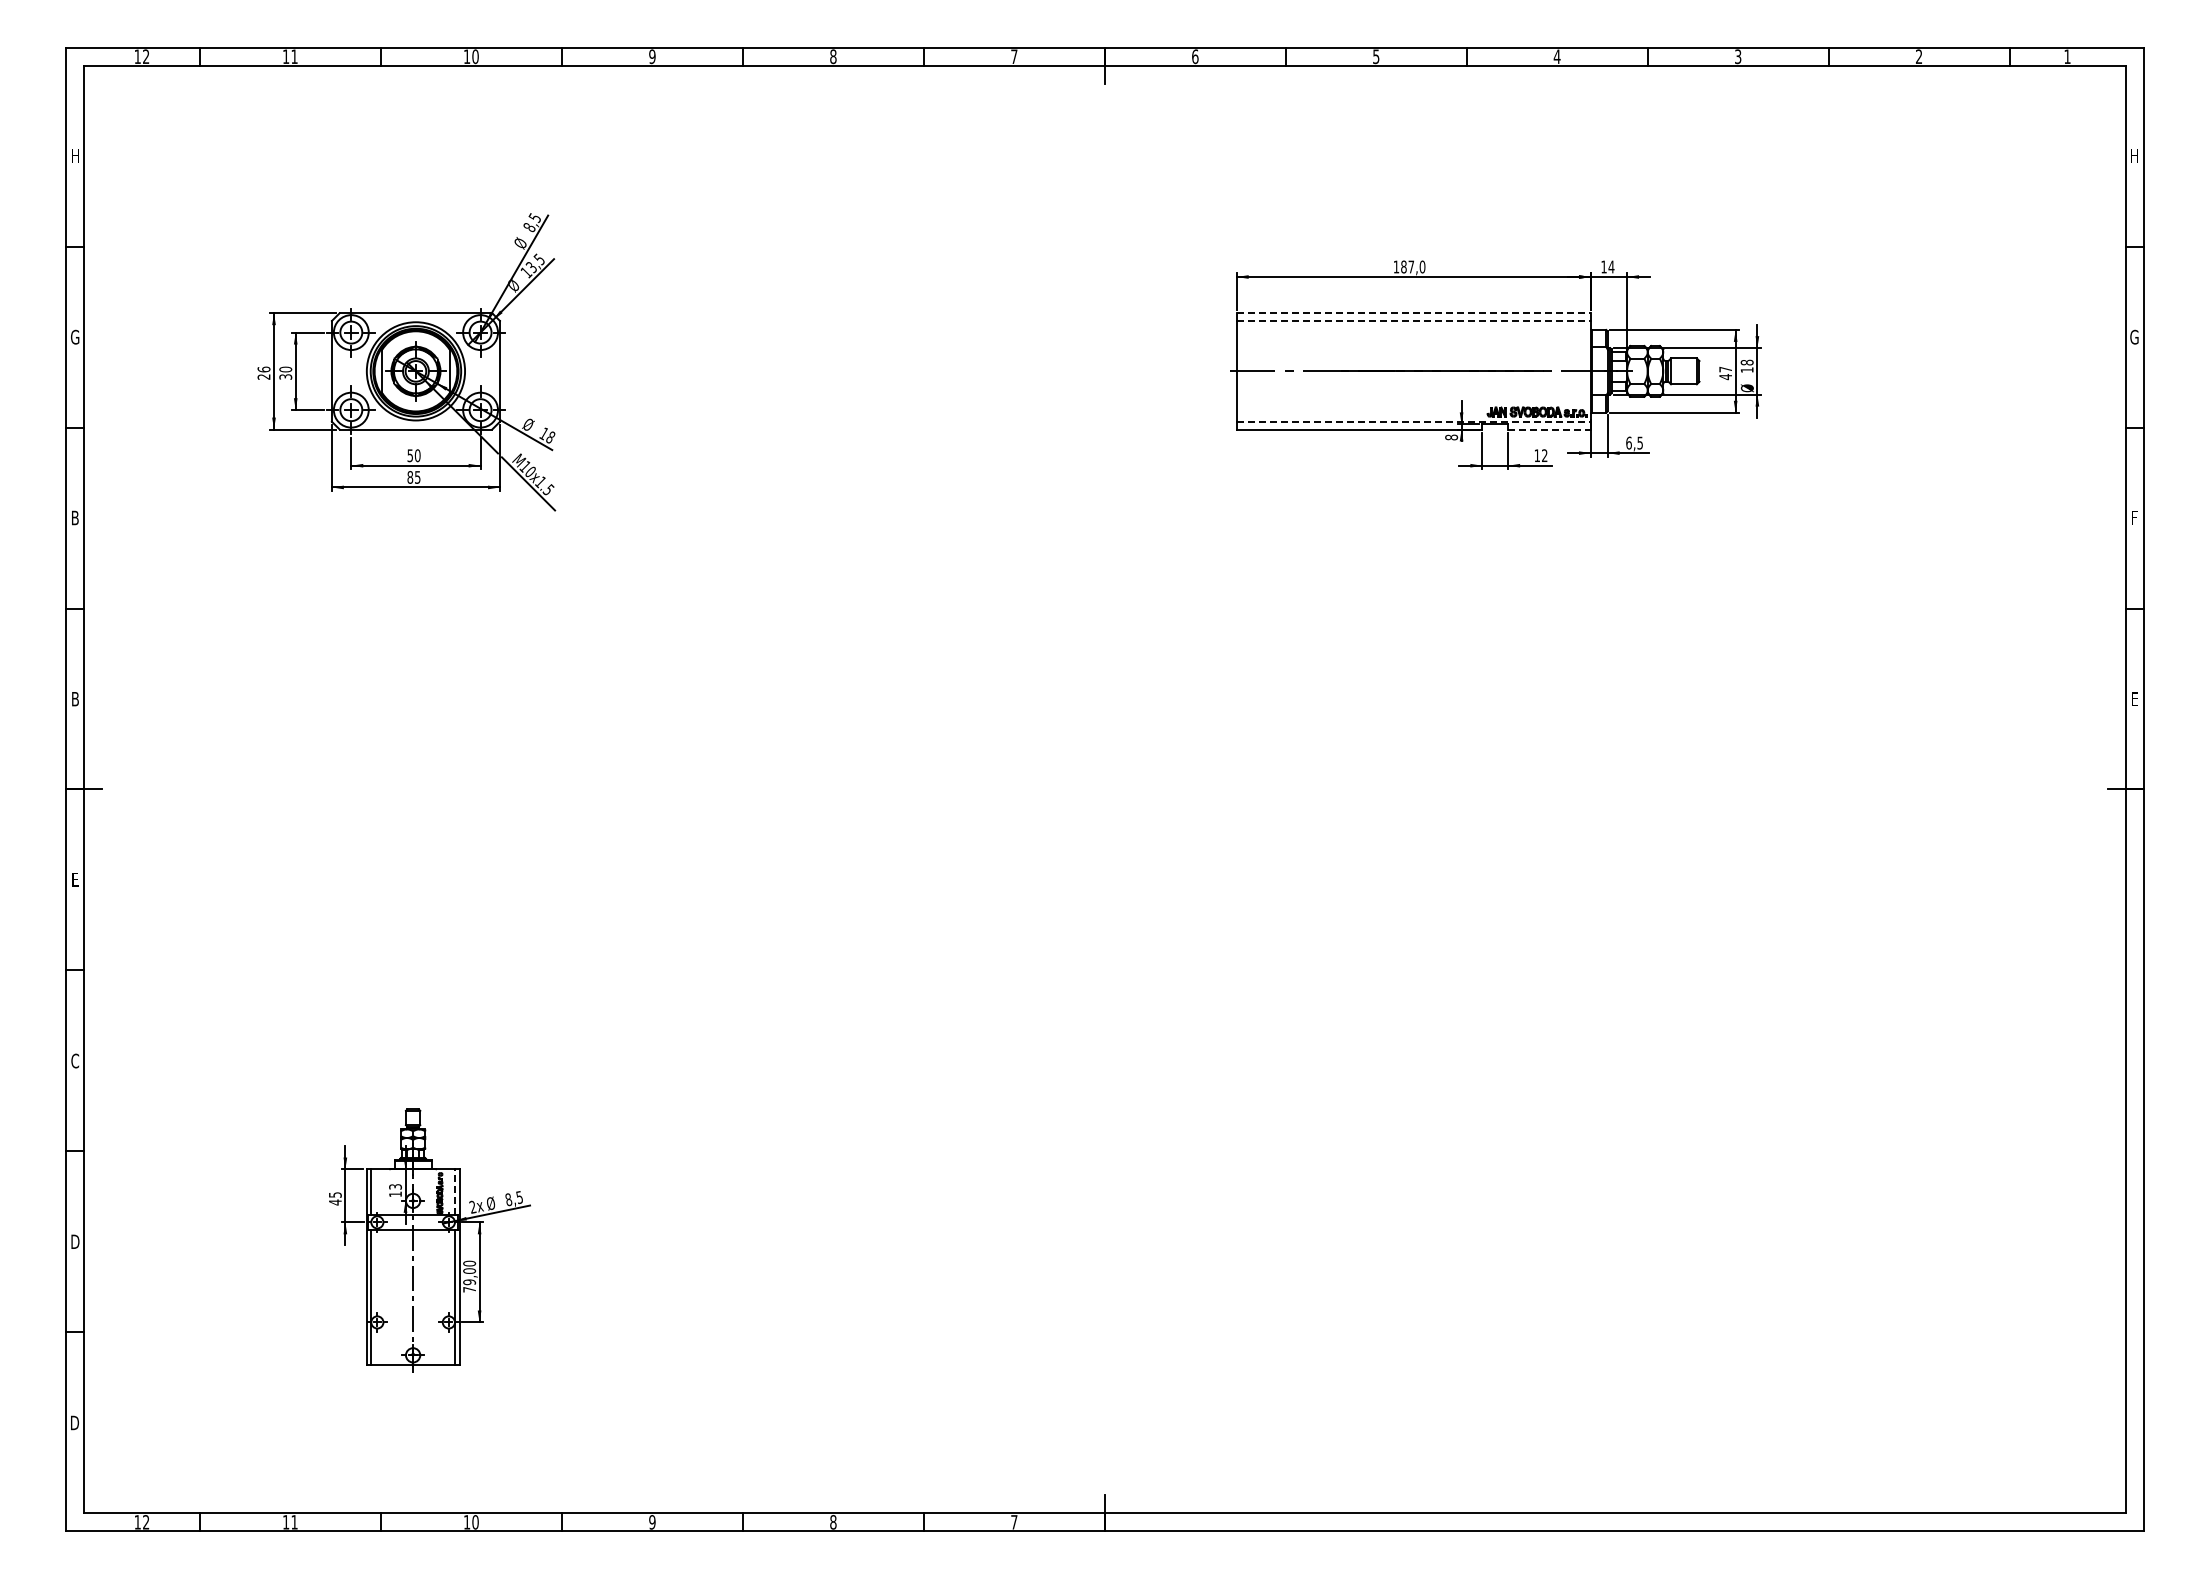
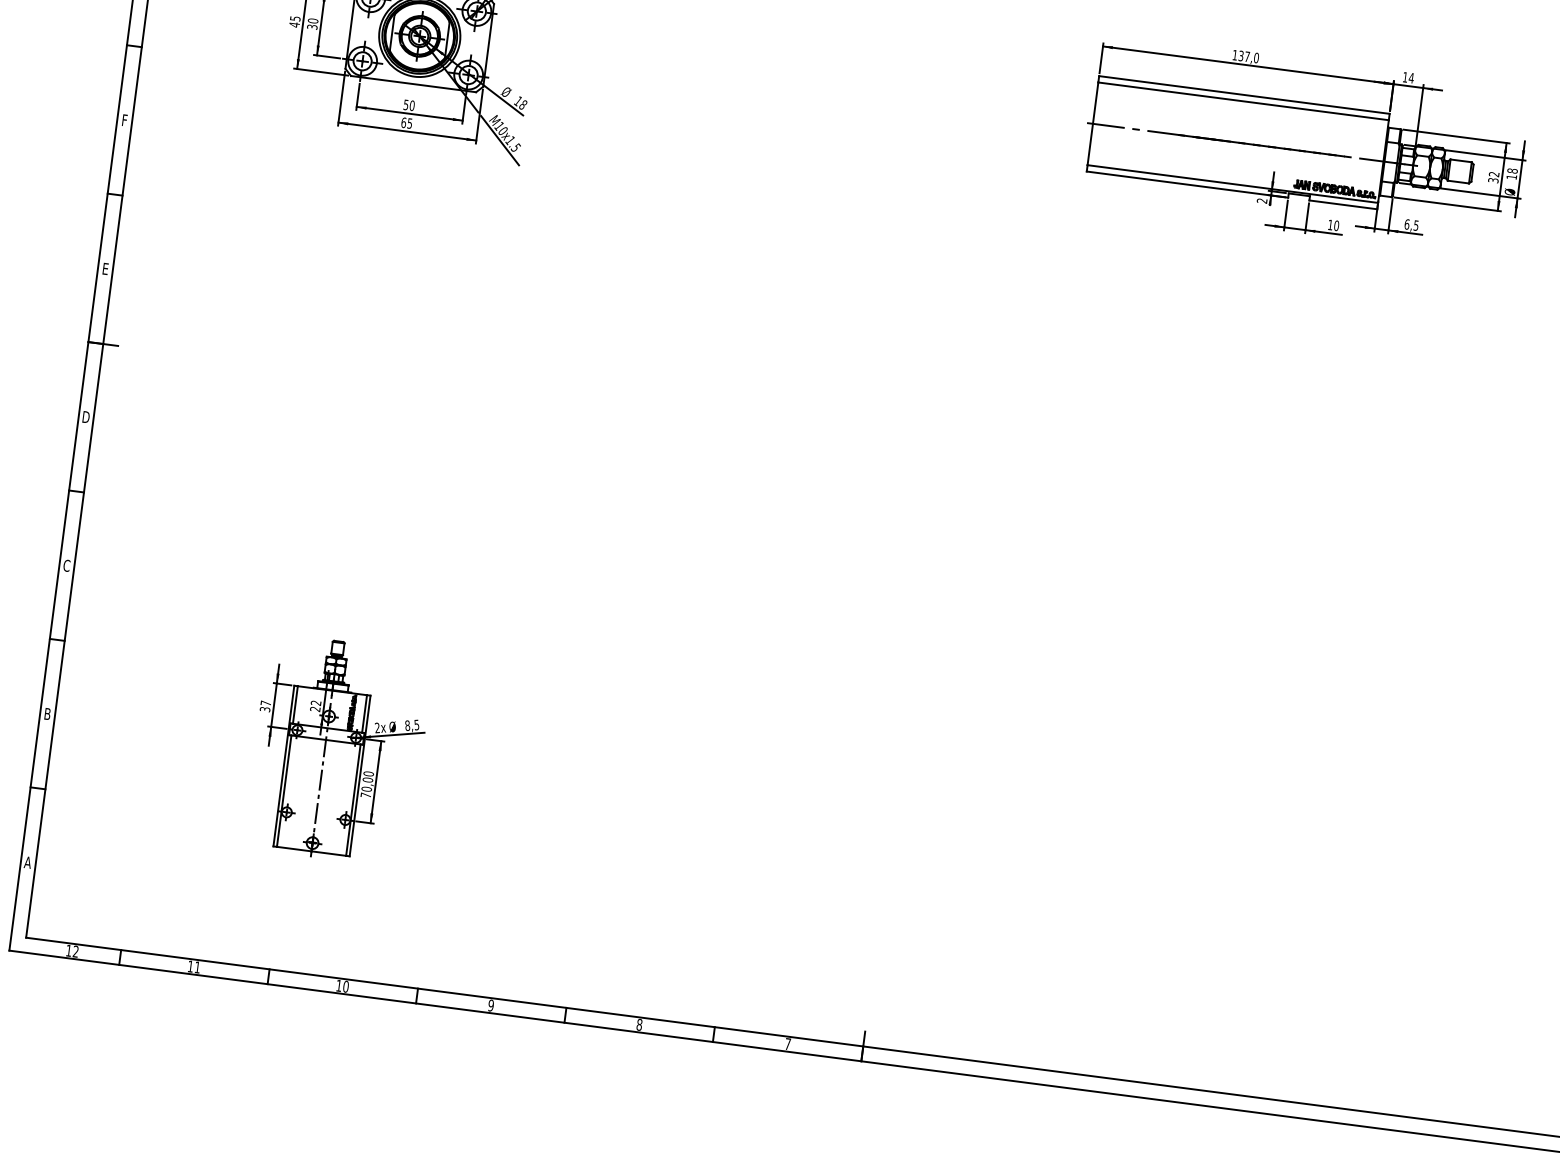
text: (1403, 266) -> (1240, 55), 187,0 -> 137,0
line: (1414, 313) -> (1244, 95), dashed -> solid
line: (1414, 320) -> (1244, 101), dashed -> solid
text: (263, 373) -> (294, 21), 26 -> 45
text: (1725, 373) -> (1493, 177), 47 -> 32
line: (1414, 421) -> (1233, 183), dashed -> solid
line: (1550, 429) -> (1344, 204), dashed -> solid
text: (1451, 437) -> (1262, 200), 8 -> 2
text: (1544, 455) -> (1336, 225), 12 -> 10
text: (410, 477) -> (403, 122), 85 -> 65
text: (75, 517) -> (124, 119), B -> F
text: (75, 699) -> (105, 269), B -> E
text: (75, 879) -> (86, 416), E -> D
text: (395, 1190) -> (315, 706), 13 -> 22
line: (455, 1192) -> (364, 714), dashed -> solid
text: (334, 1198) -> (264, 706), 45 -> 37
text: (75, 1241) -> (47, 713), D -> B
text: (469, 1282) -> (366, 789), 79,00 -> 70,00
text: (74, 1422) -> (27, 862), D -> A

